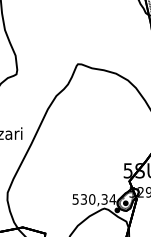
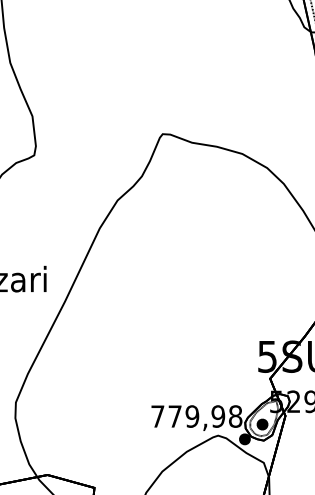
text: (94, 199) -> (197, 416), 530,34 -> 779,98

